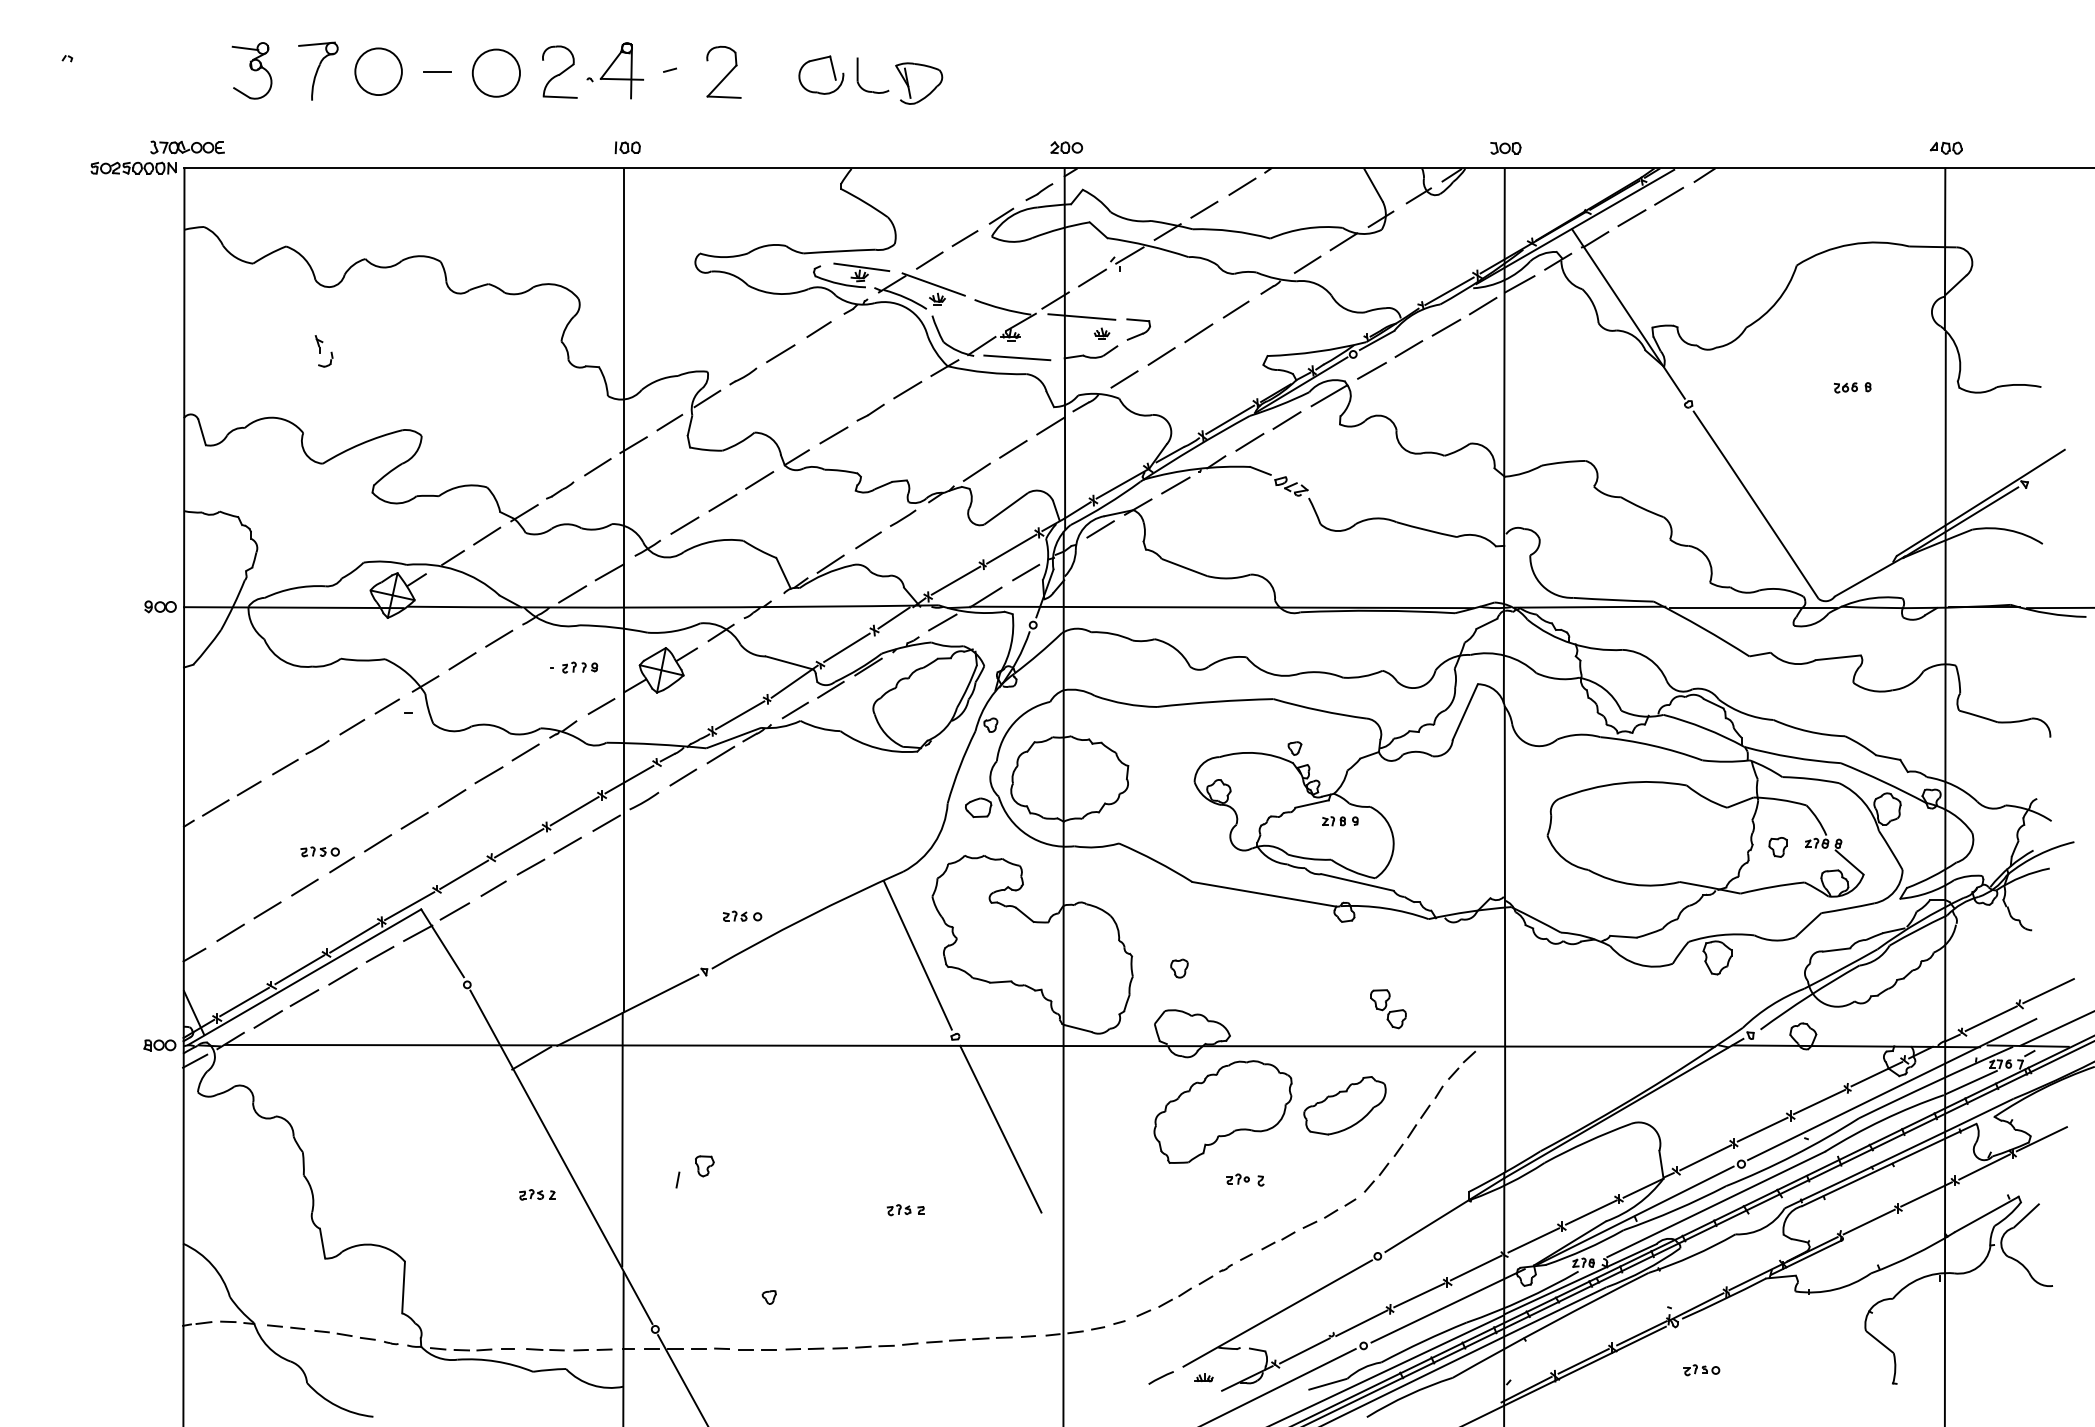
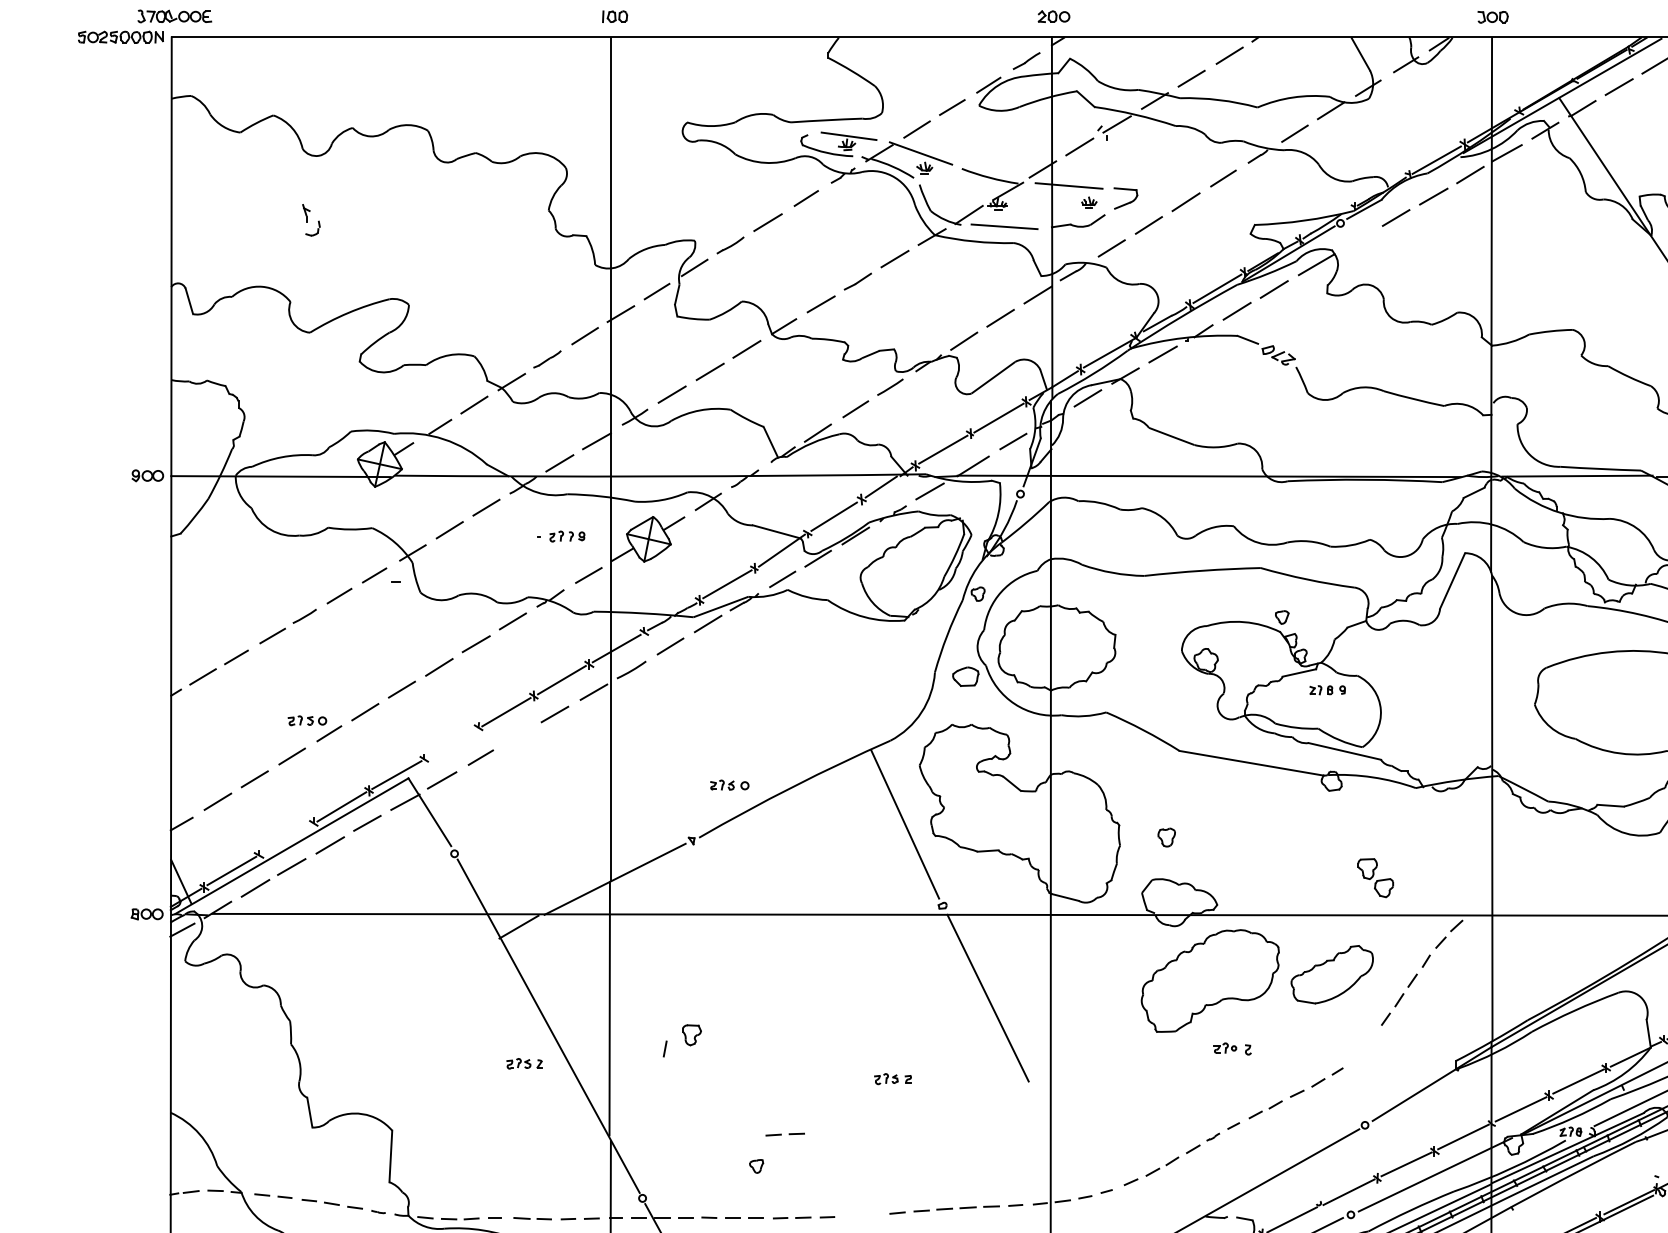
line: (1371, 370) -> (1358, 239), removed
line: (530, 866) -> (517, 735), removed
line: (464, 874) -> (451, 743), removed
line: (299, 969) -> (286, 838), removed
part: (1376, 1177) -> (1363, 1046), removed
part: (874, 1346) -> (784, 1134), moved

